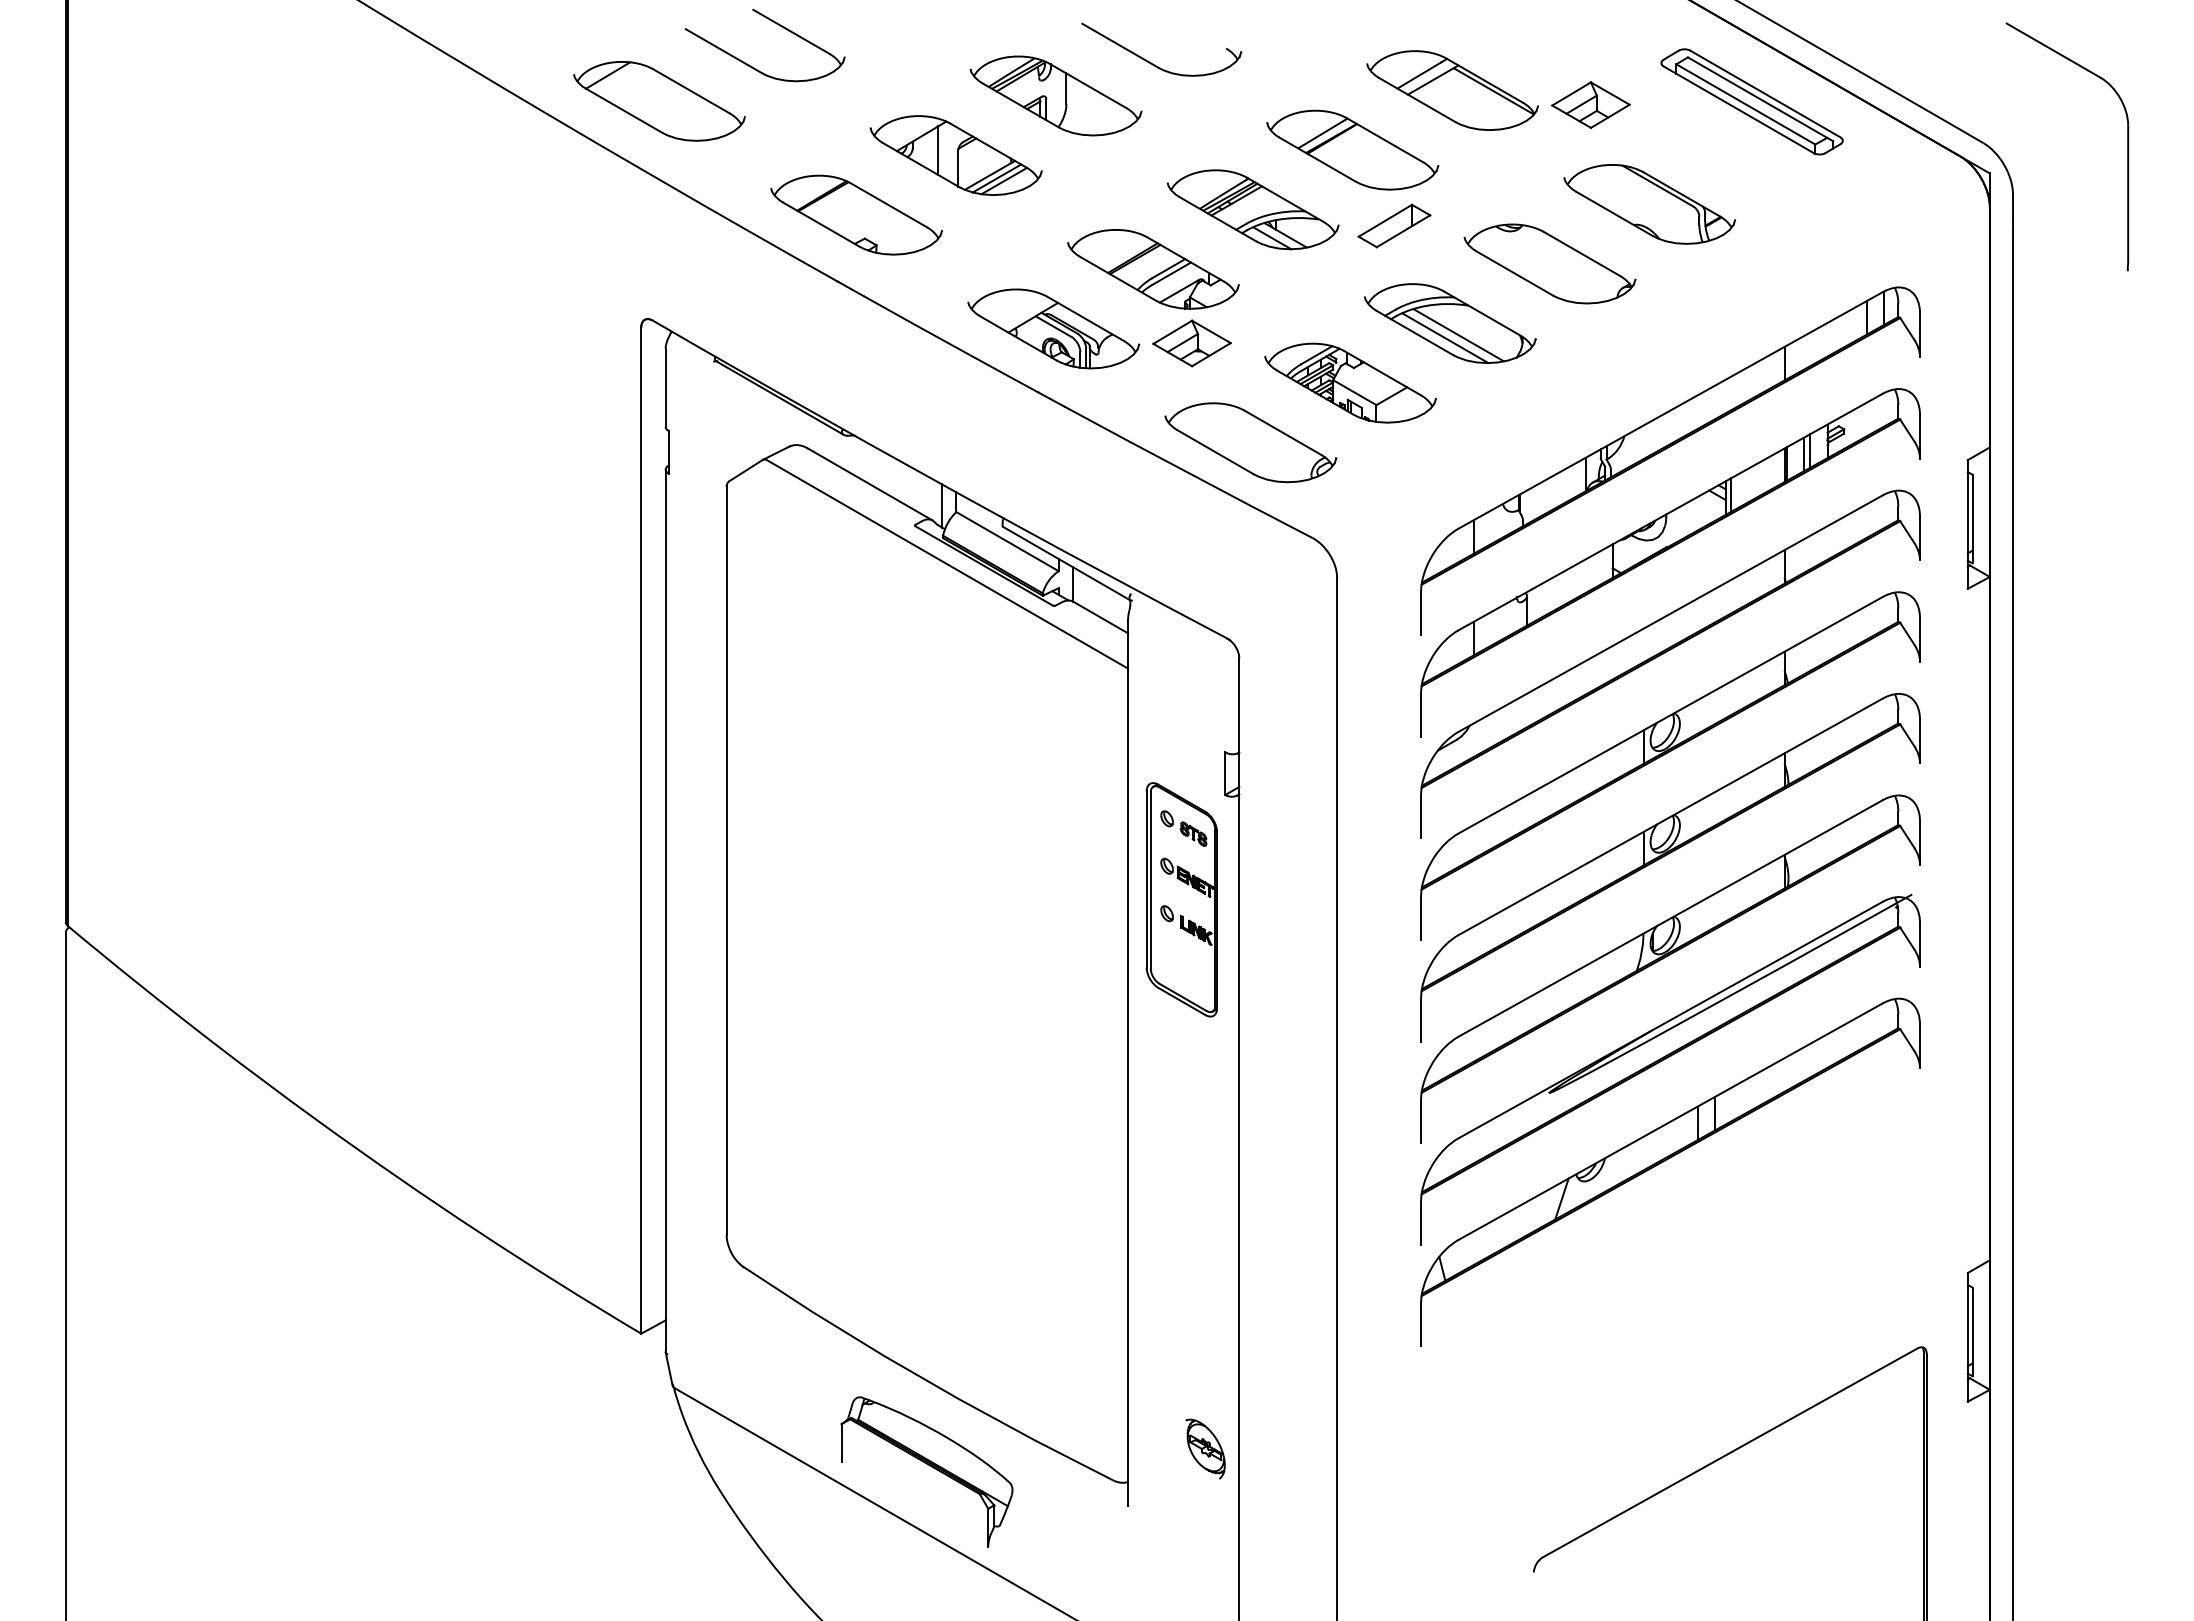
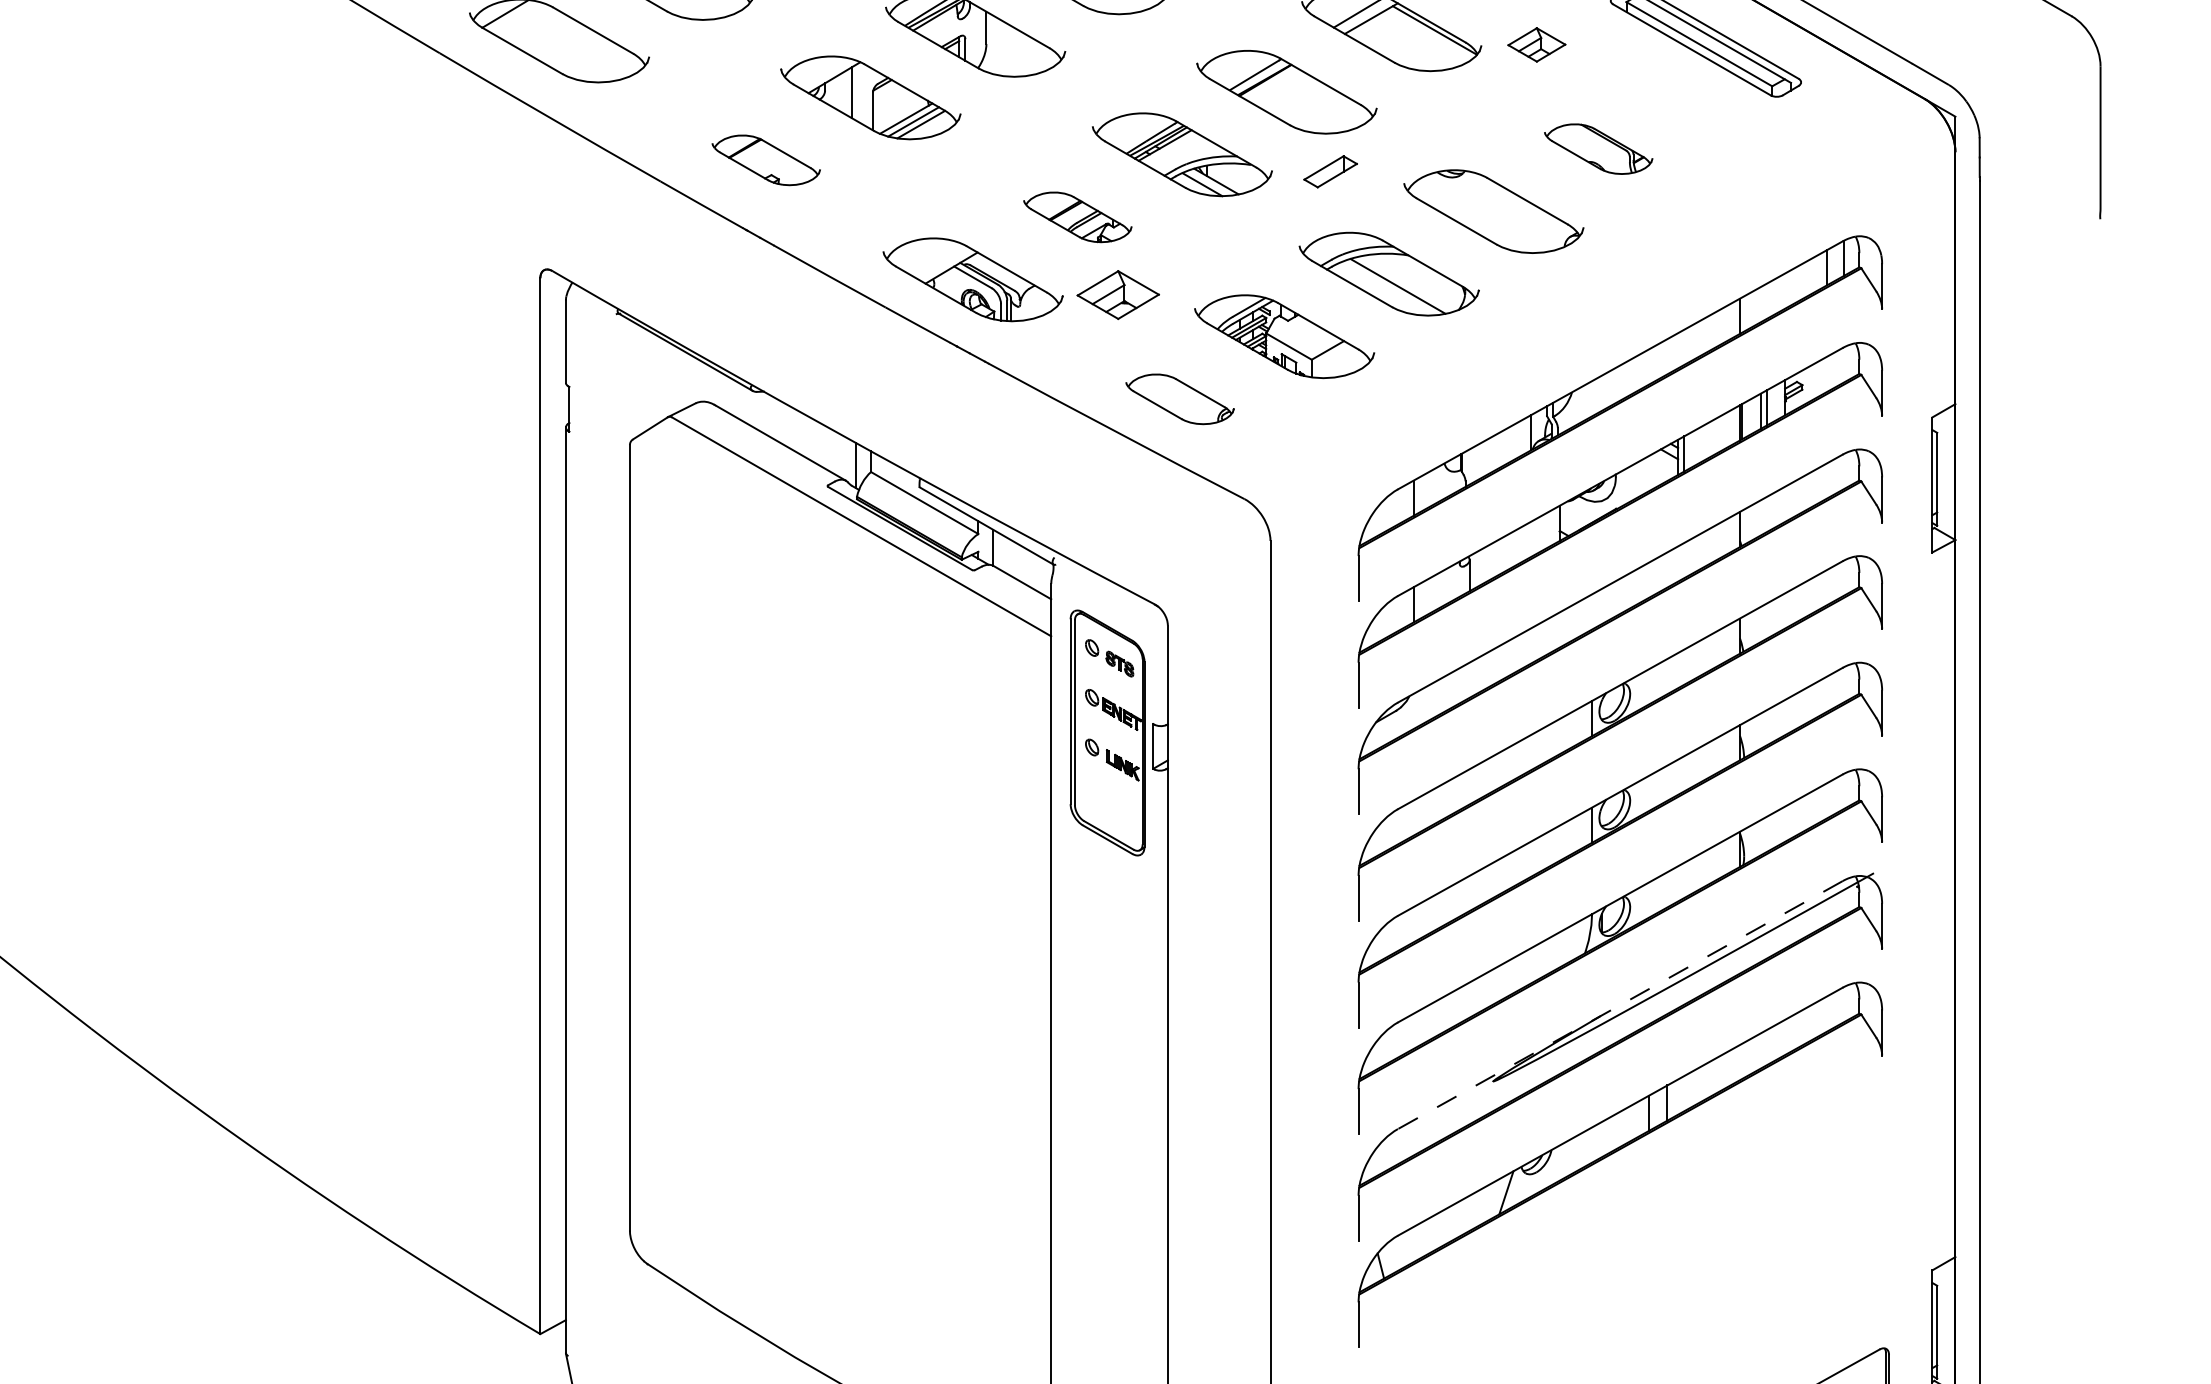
part: (1590, 104) -> (1536, 44), size x0.7
part: (1649, 204) -> (1598, 149), size x0.6
part: (856, 214) -> (766, 159), size x0.6
part: (1394, 225) -> (1330, 171), size x0.7
part: (1153, 269) -> (1077, 217), size x0.6
line: (1445, 338) -> (1384, 289), removed
part: (1250, 442) -> (1179, 398), size x0.6
part: (1181, 899) -> (1107, 732), moved
line: (1670, 1020) -> (1620, 1005), solid -> dashed

